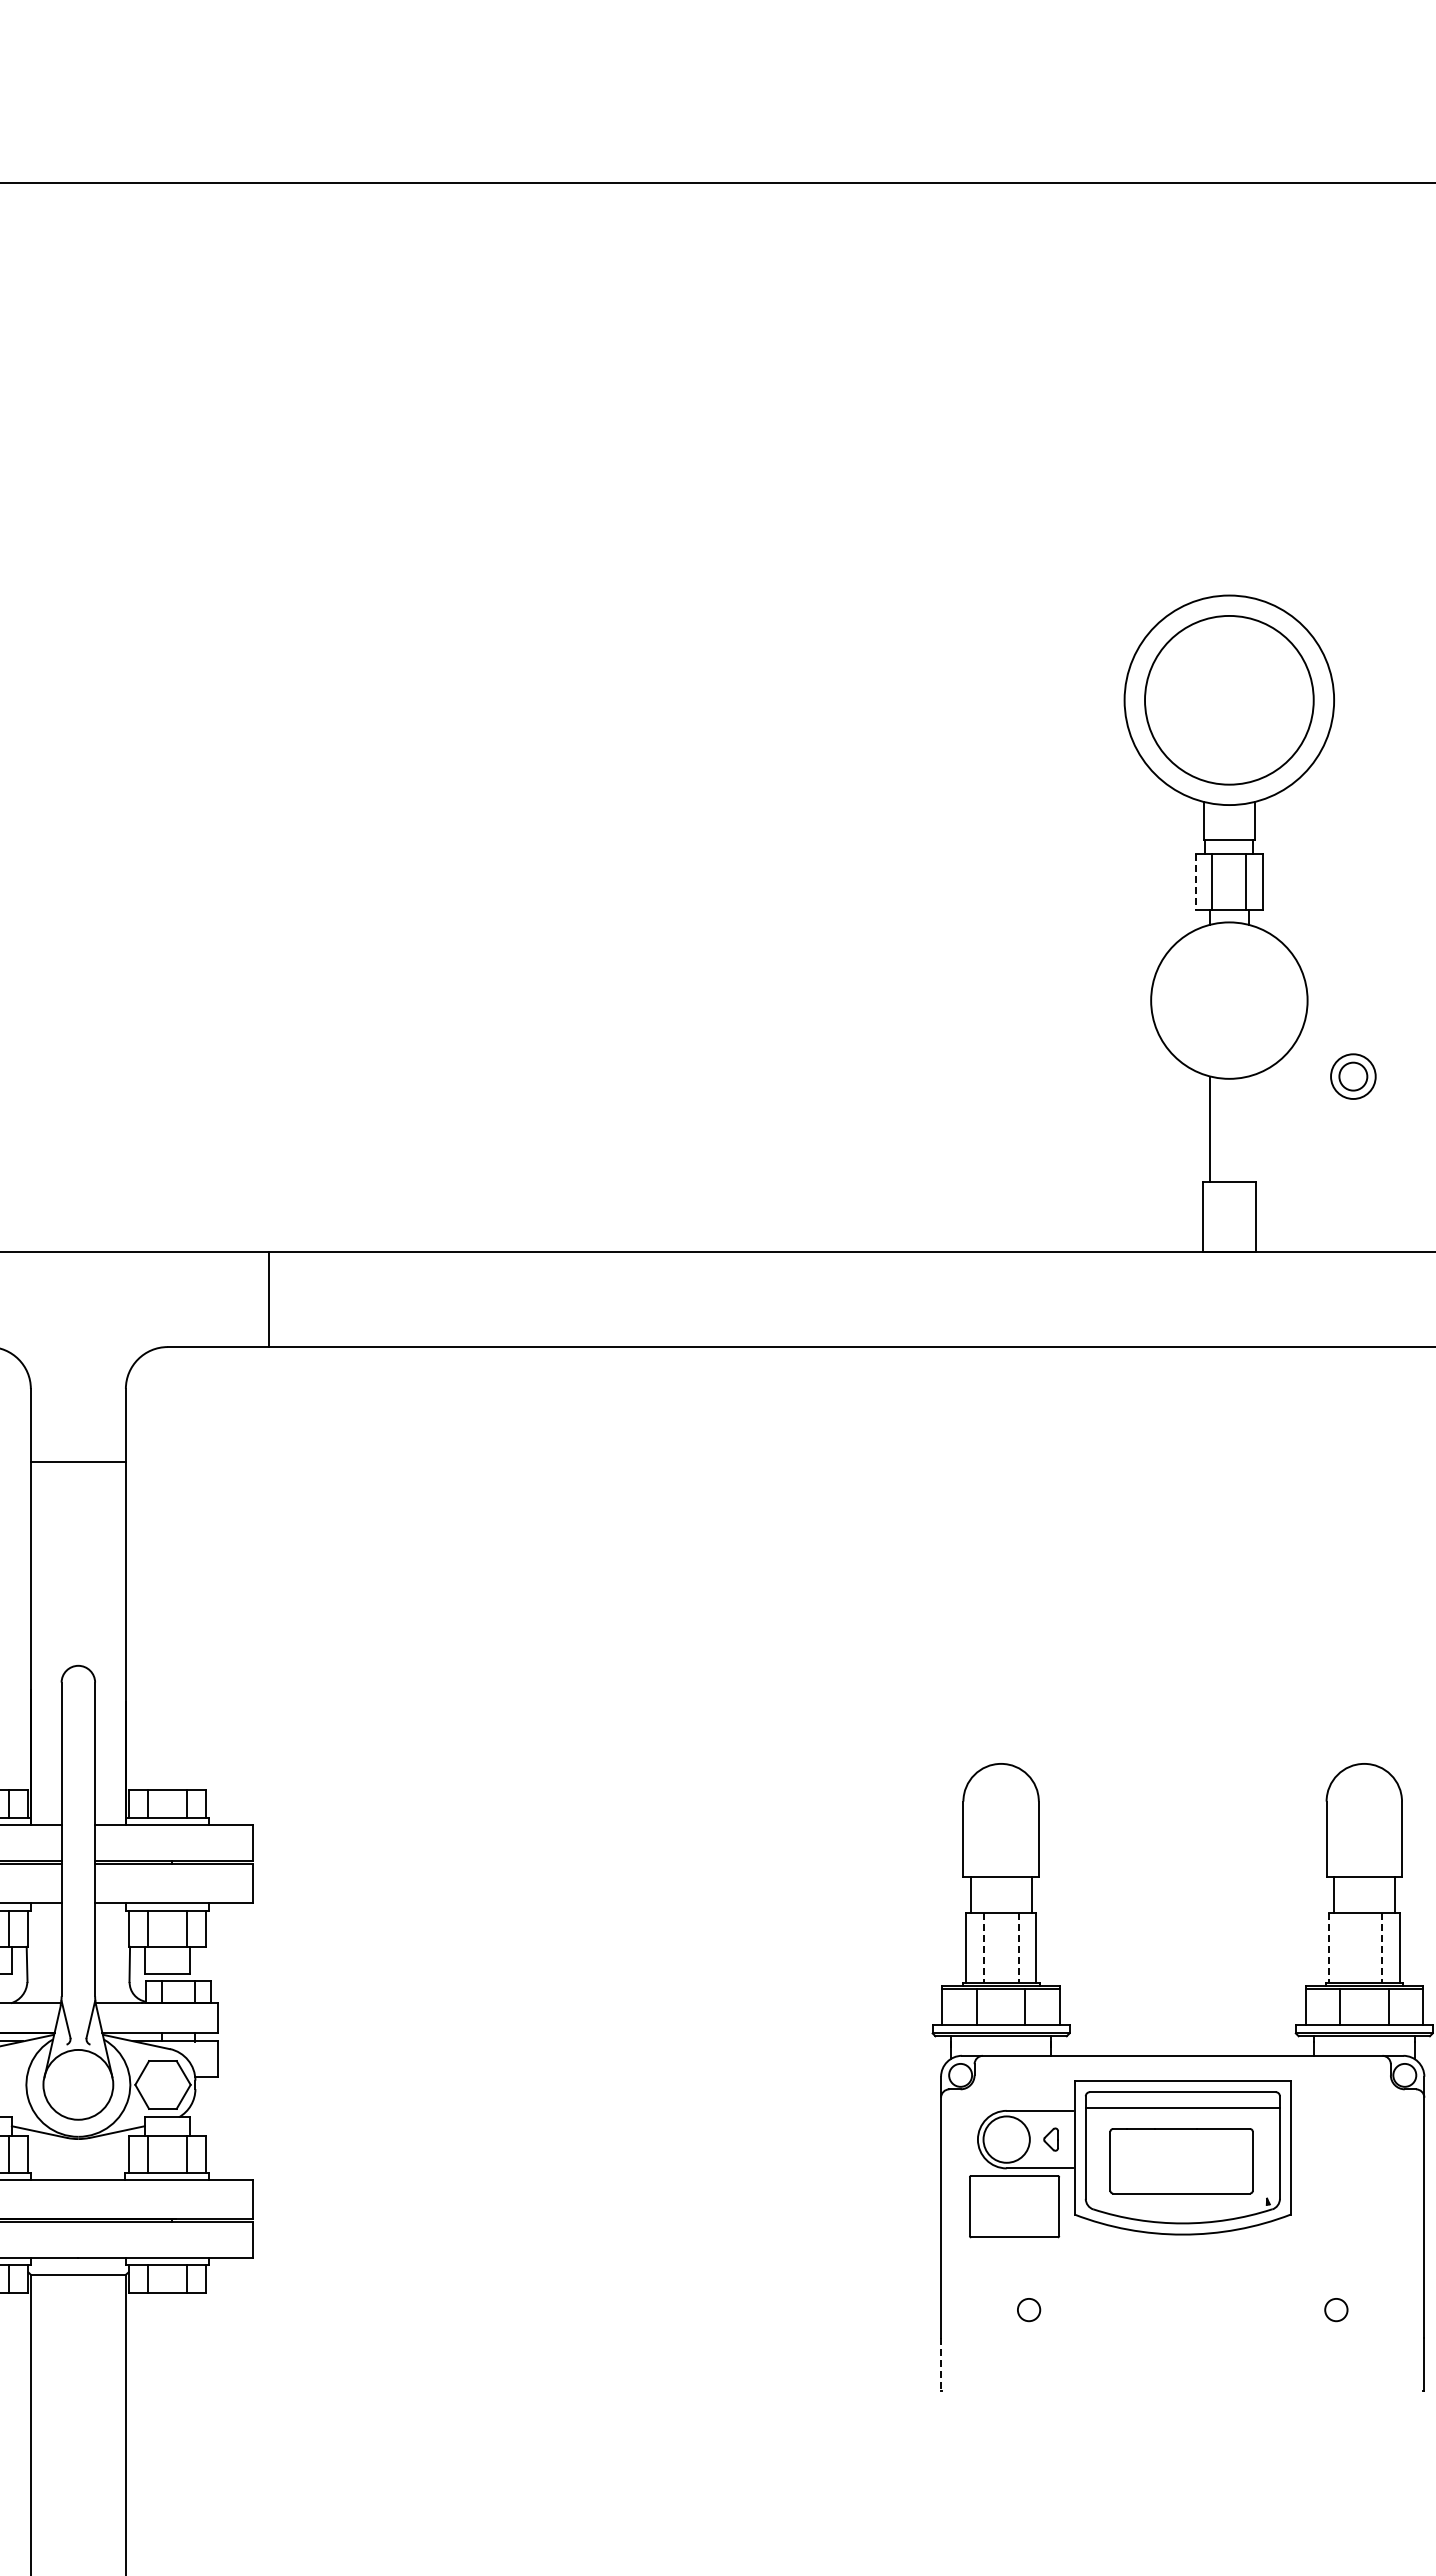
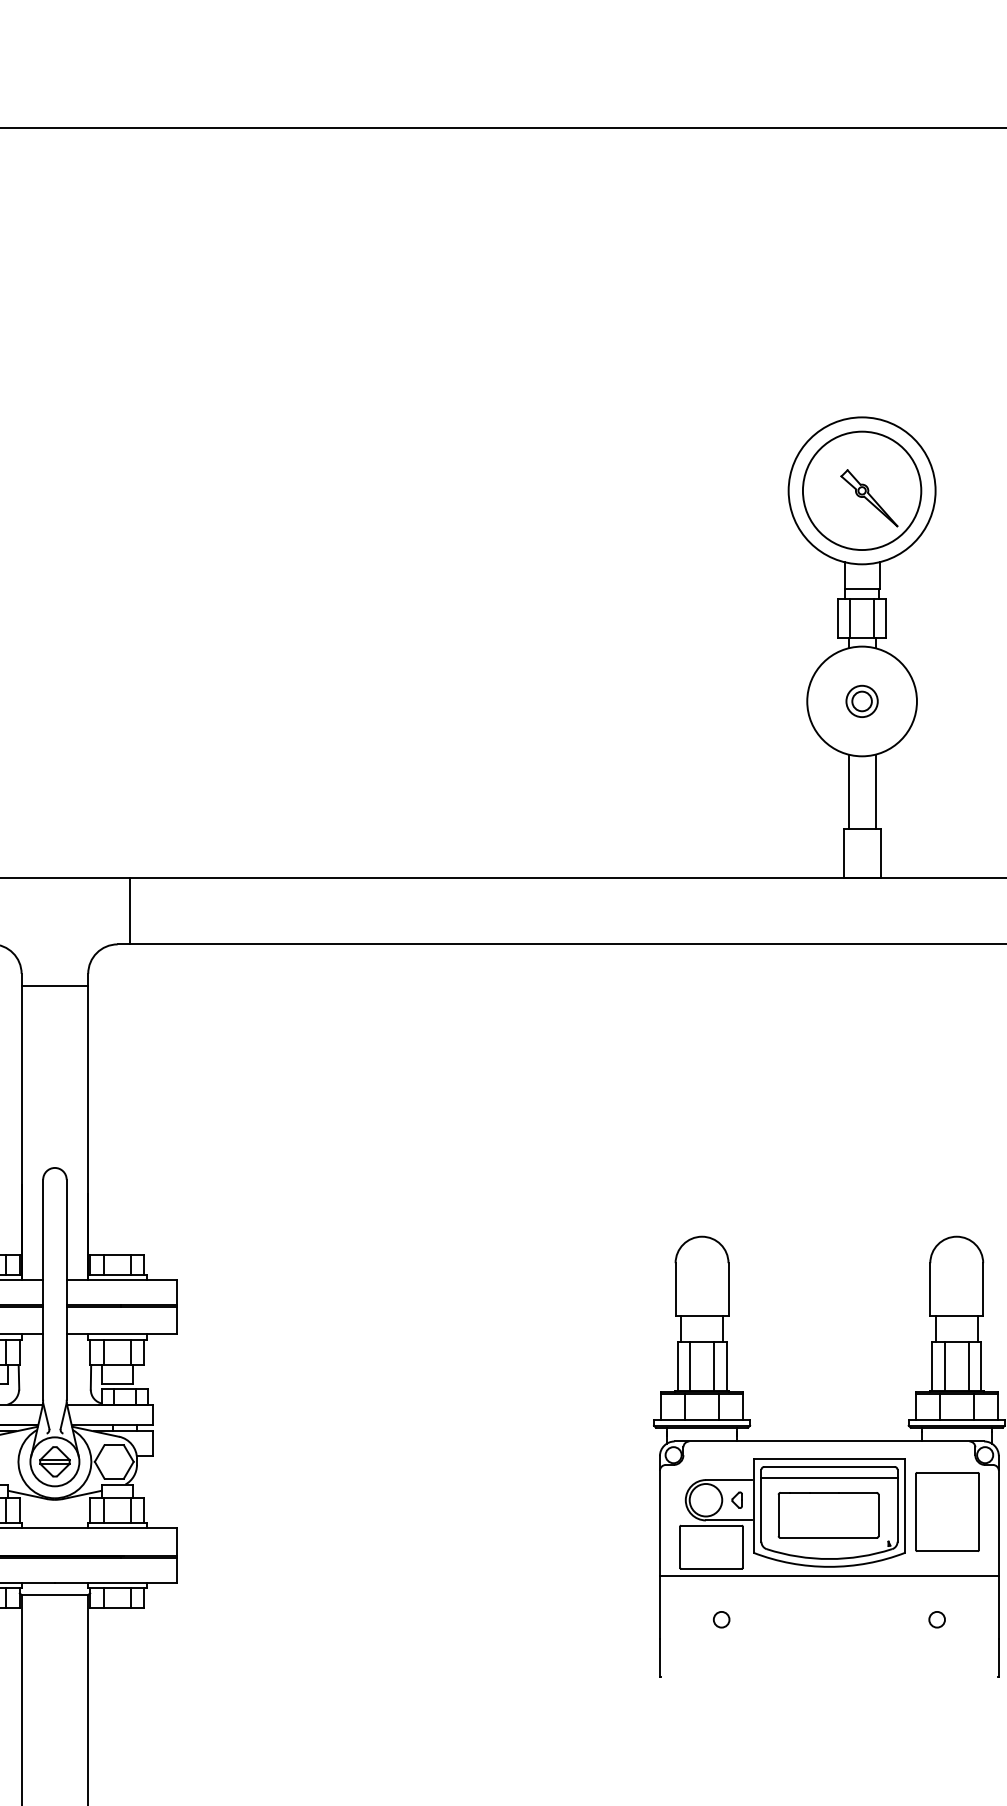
part: (1239, 710) -> (869, 497), added
line: (1195, 881) -> (838, 617), dashed -> solid
part: (1353, 1076) -> (862, 701), moved
line: (1248, 1129) -> (875, 791), added
line: (268, 1299) -> (129, 911), moved
line: (77, 1462) -> (54, 986), moved
line: (983, 1948) -> (689, 1366), dashed -> solid
line: (1018, 1948) -> (714, 1366), dashed -> solid
line: (1329, 1948) -> (932, 1366), dashed -> solid
line: (1346, 1948) -> (944, 1366), added
line: (1381, 1948) -> (968, 1366), dashed -> solid
part: (78, 2084) -> (55, 1461), added
part: (1350, 2156) -> (947, 1512), added
line: (1182, 2247) -> (829, 1575), added
line: (941, 2364) -> (660, 1657), dashed -> solid

